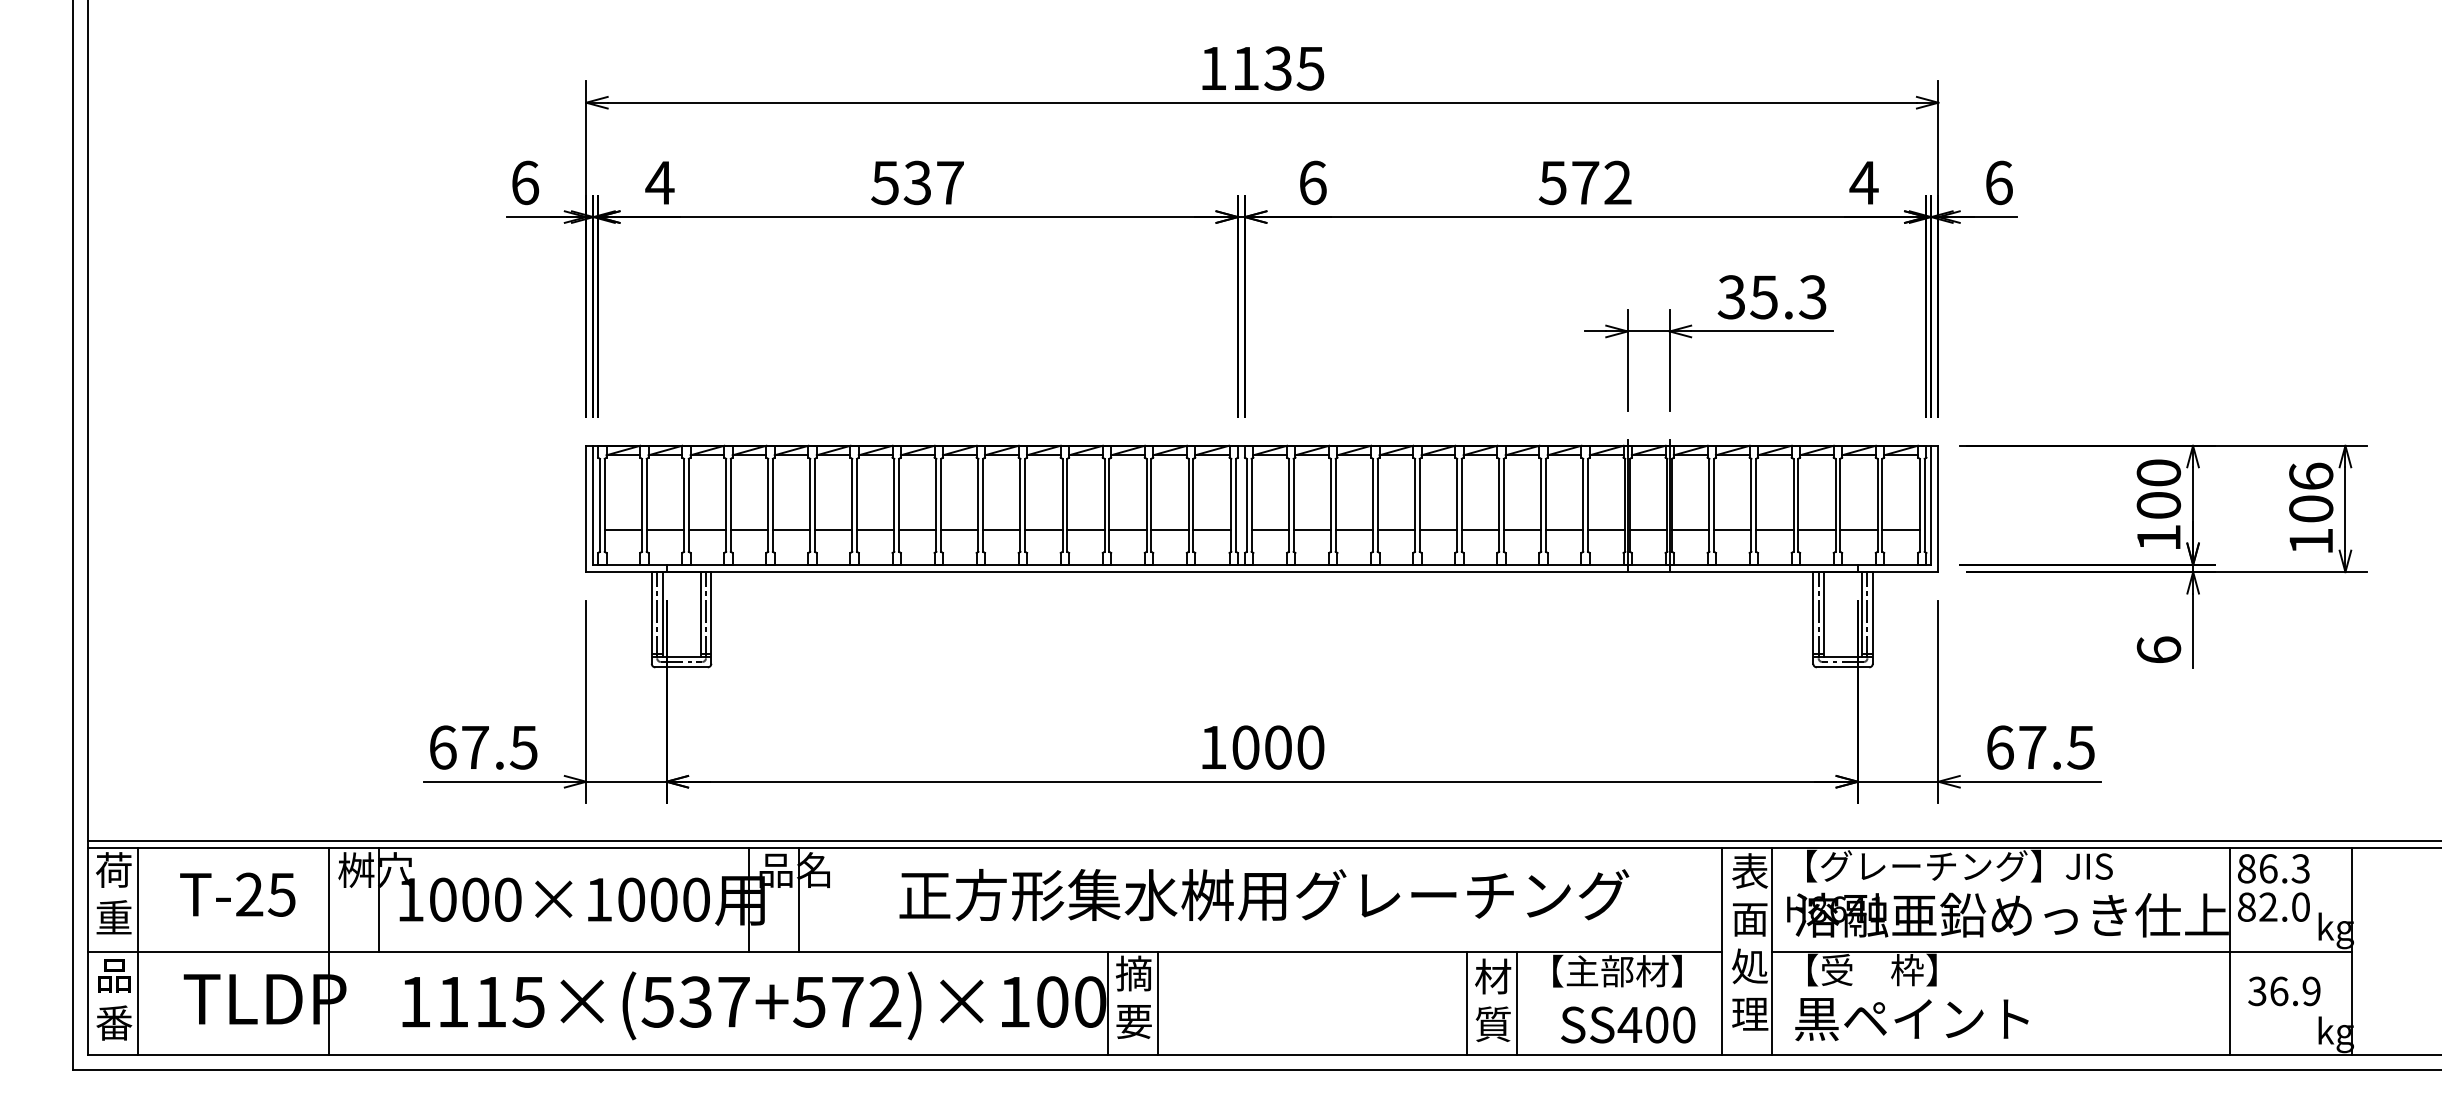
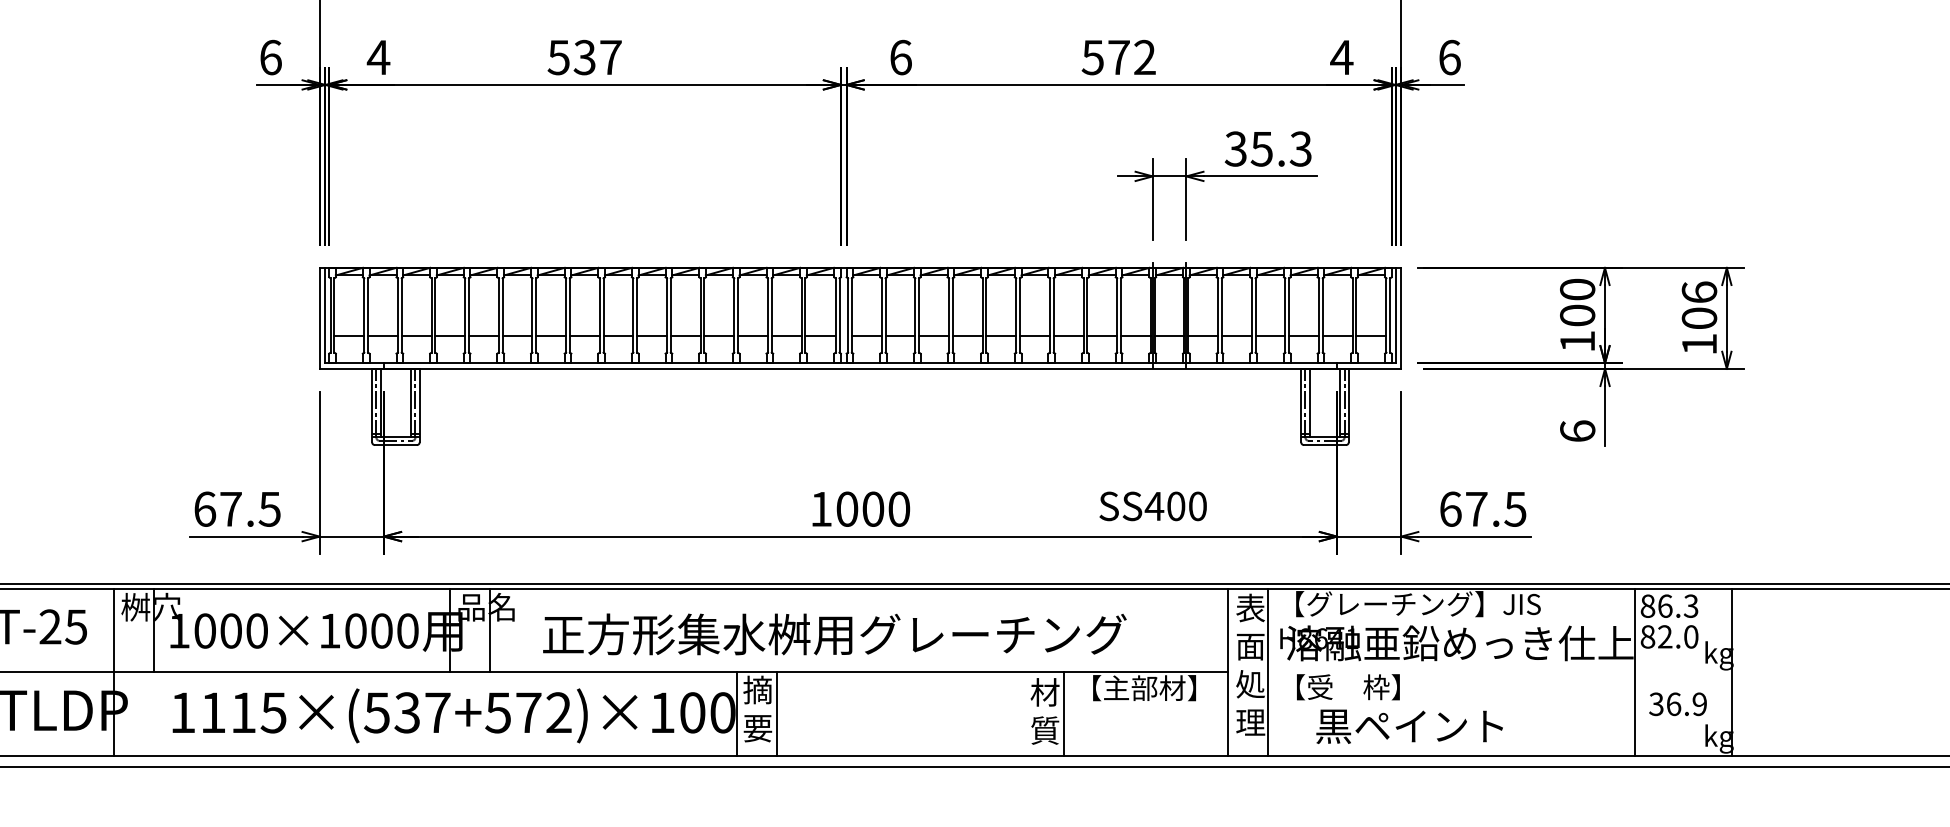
text: (1264, 895) -> (835, 634), moved
line: (2061, 951) -> (1499, 672), removed
line: (1466, 1003) -> (1023, 713), removed
text: (1911, 1019) -> (1409, 726), moved
text: (1628, 1024) -> (1153, 506), moved

